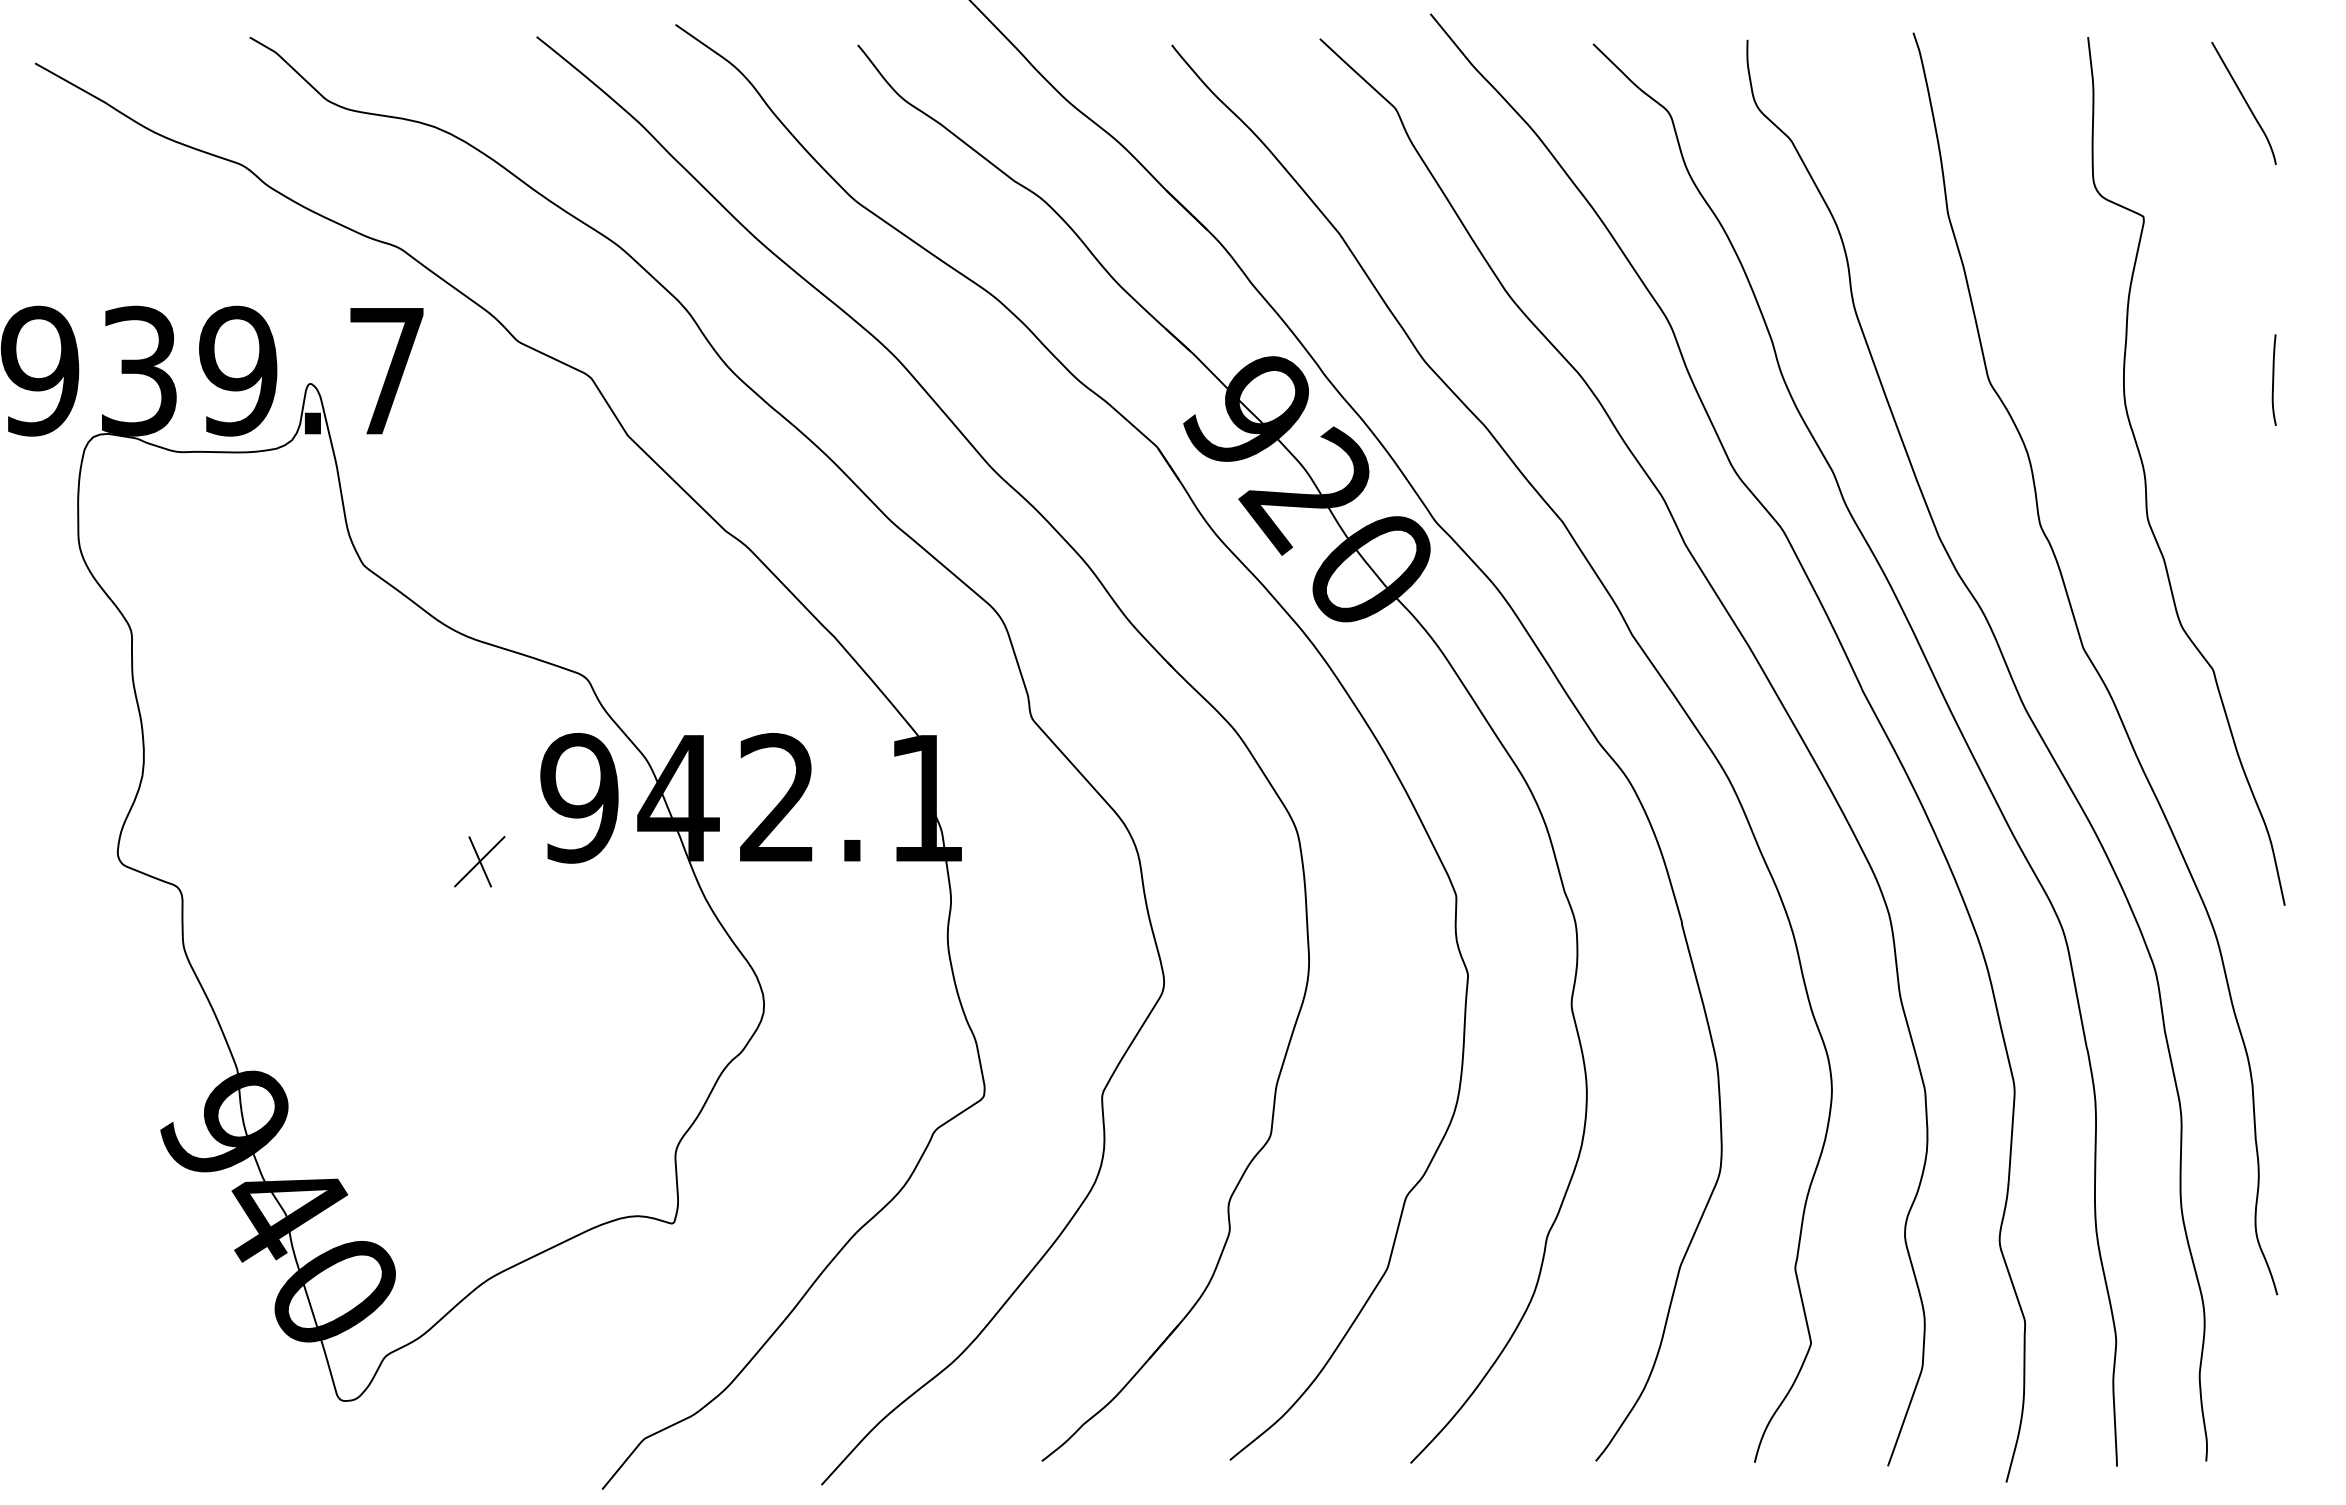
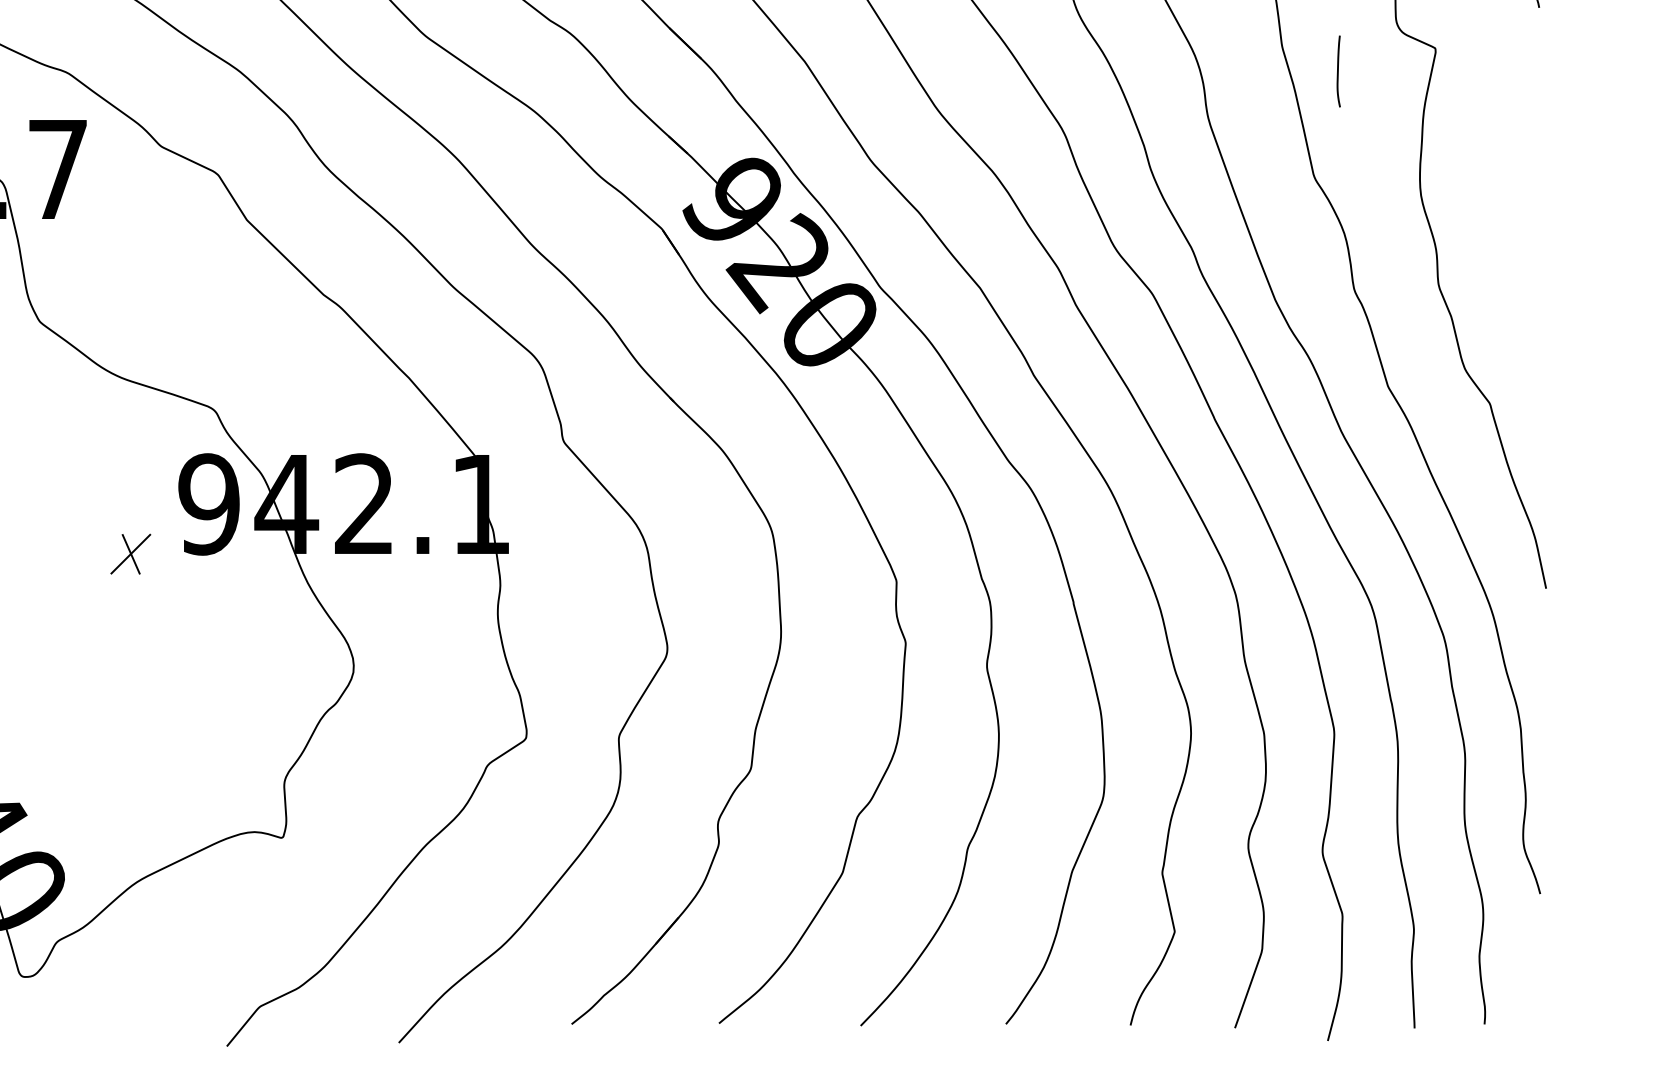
curve: (2273, 379) -> (1338, 71), moved

